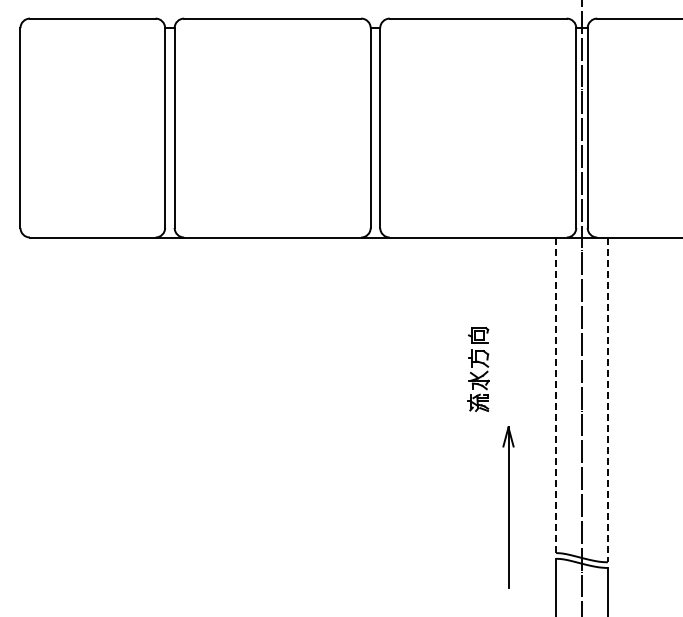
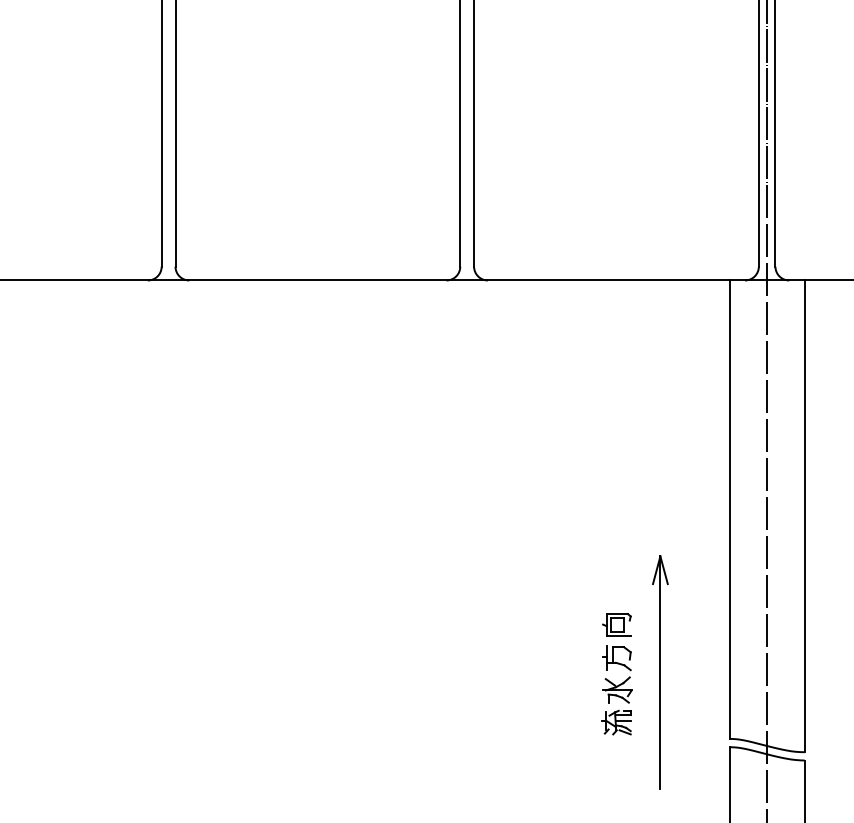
part: (479, 363) -> (618, 665), moved
line: (556, 395) -> (730, 509), dashed -> solid
line: (607, 400) -> (804, 517), dashed -> solid

